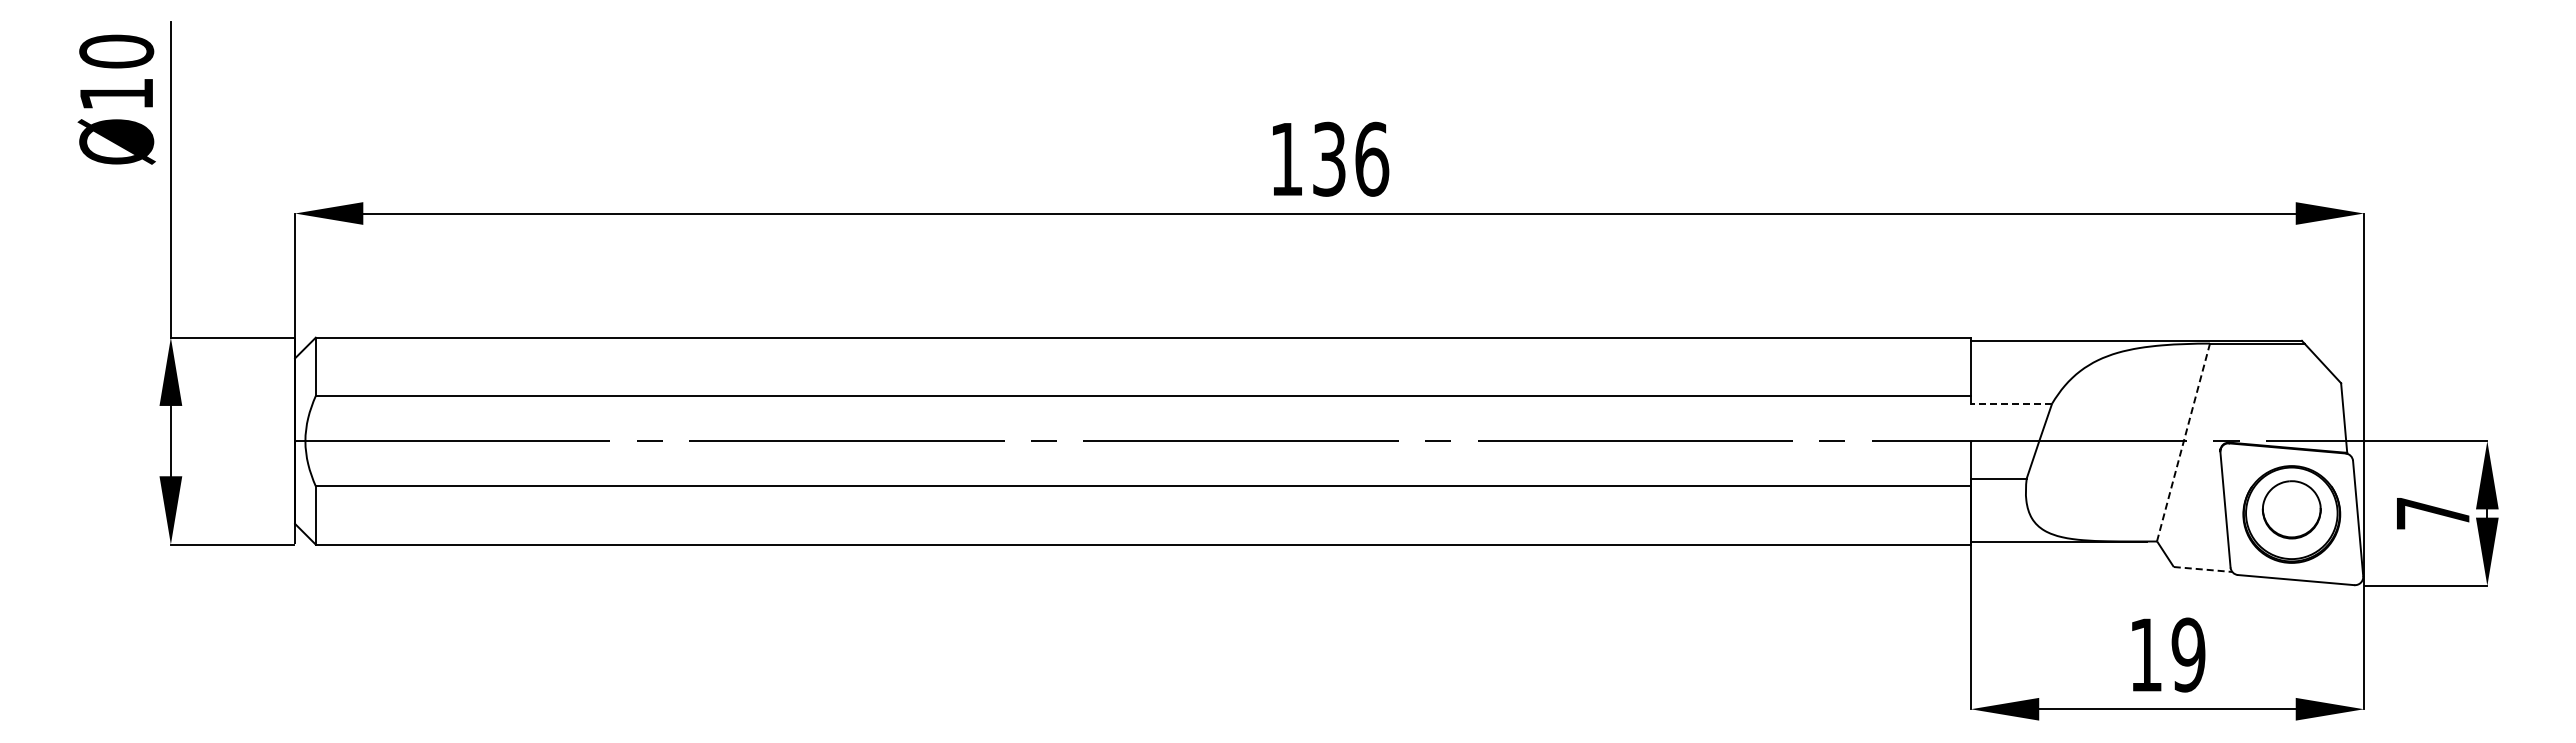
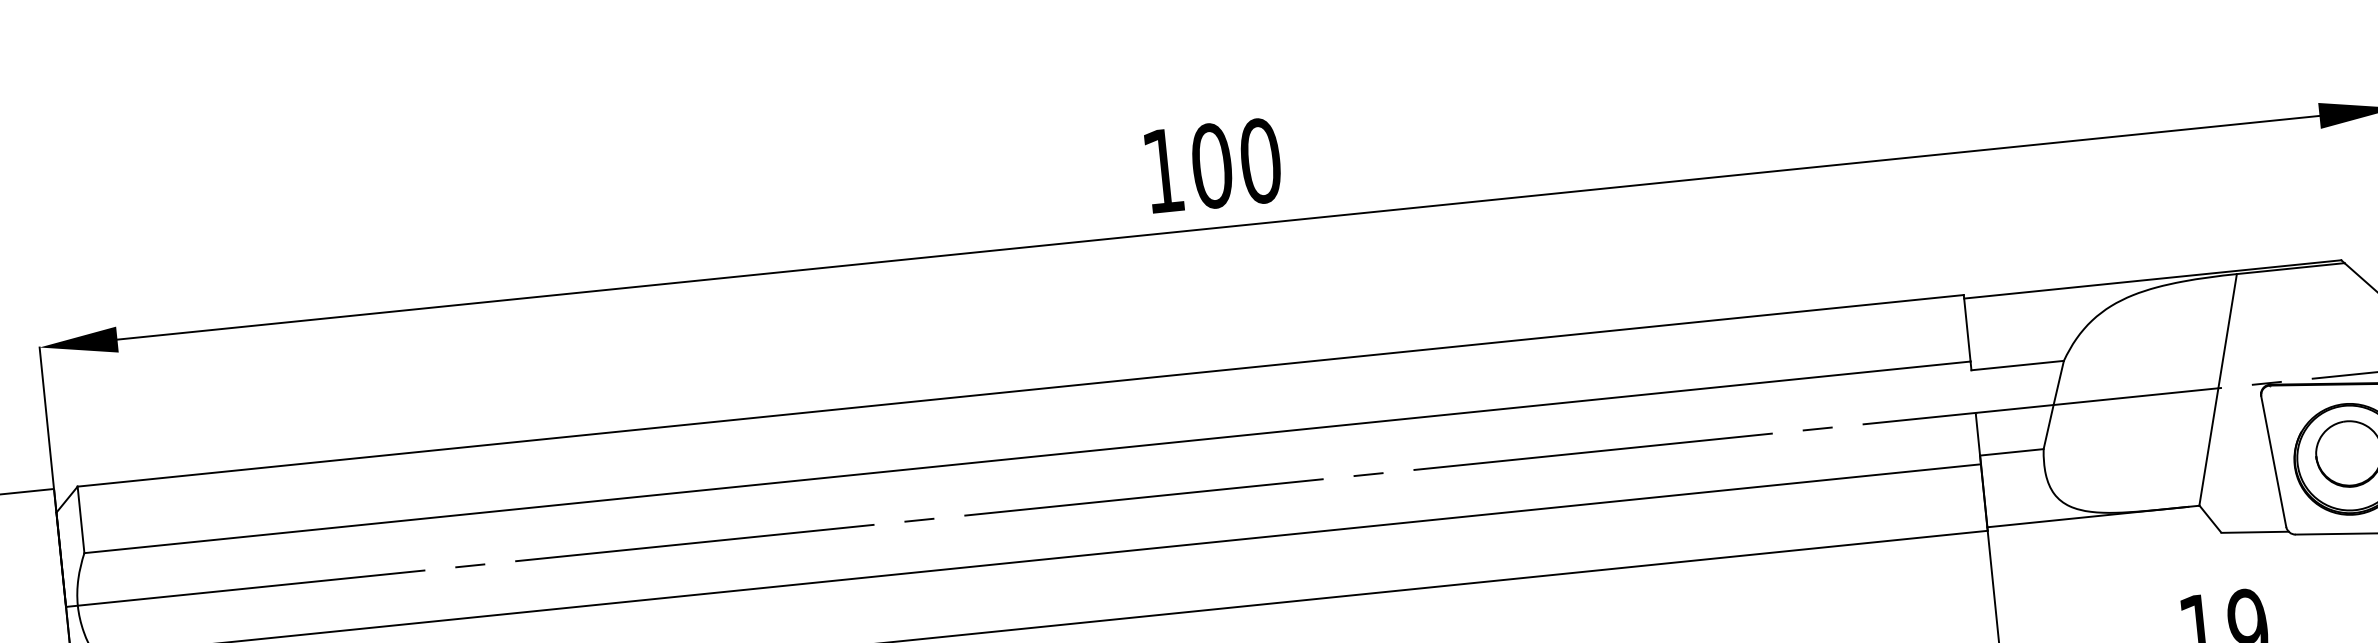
text: (1350, 158) -> (1236, 162), 136 -> 100
line: (2011, 403) -> (2017, 365), dashed -> solid
line: (2183, 442) -> (2218, 389), dashed -> solid
line: (2203, 569) -> (2255, 532), dashed -> solid

